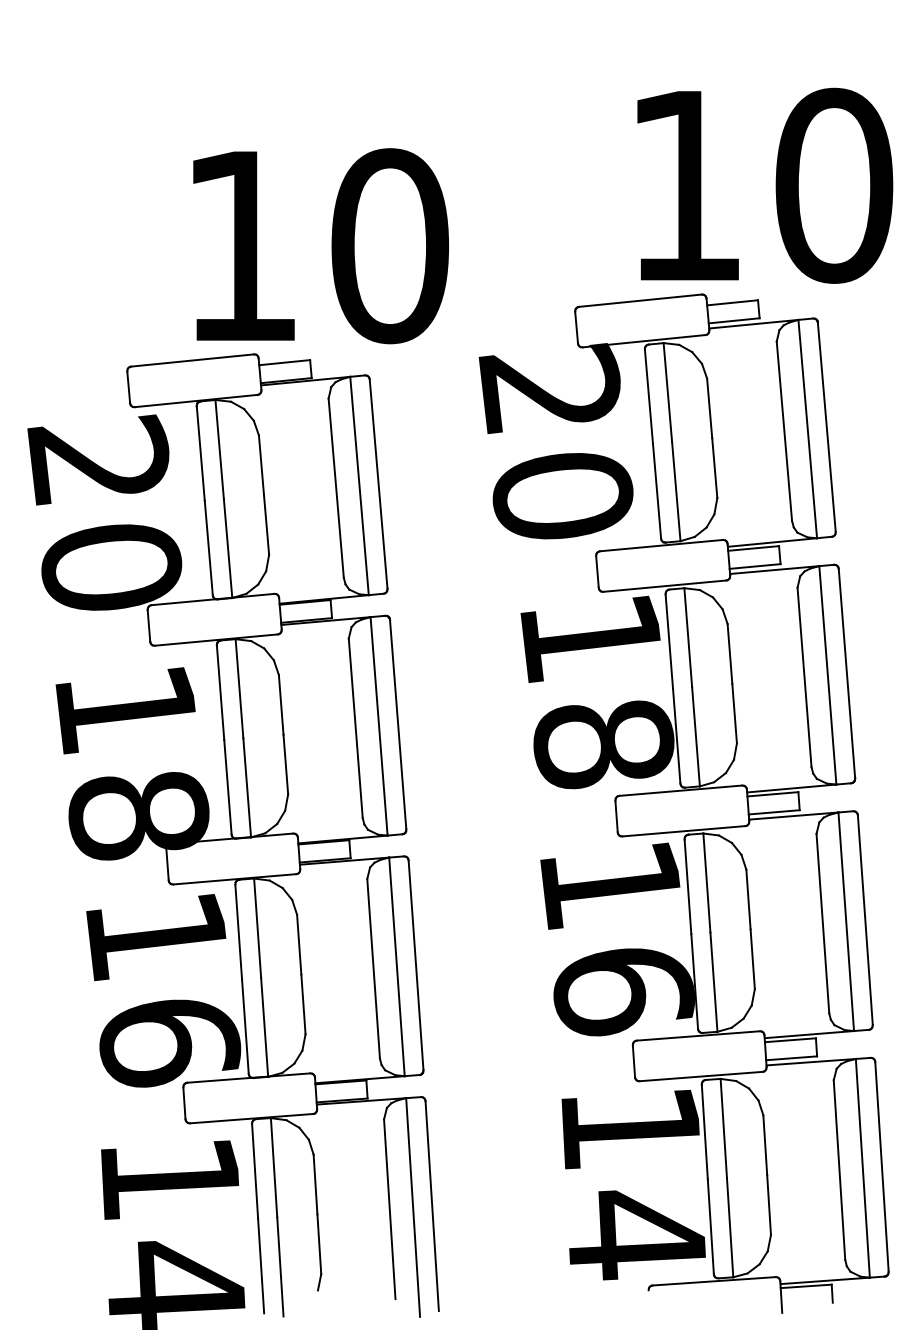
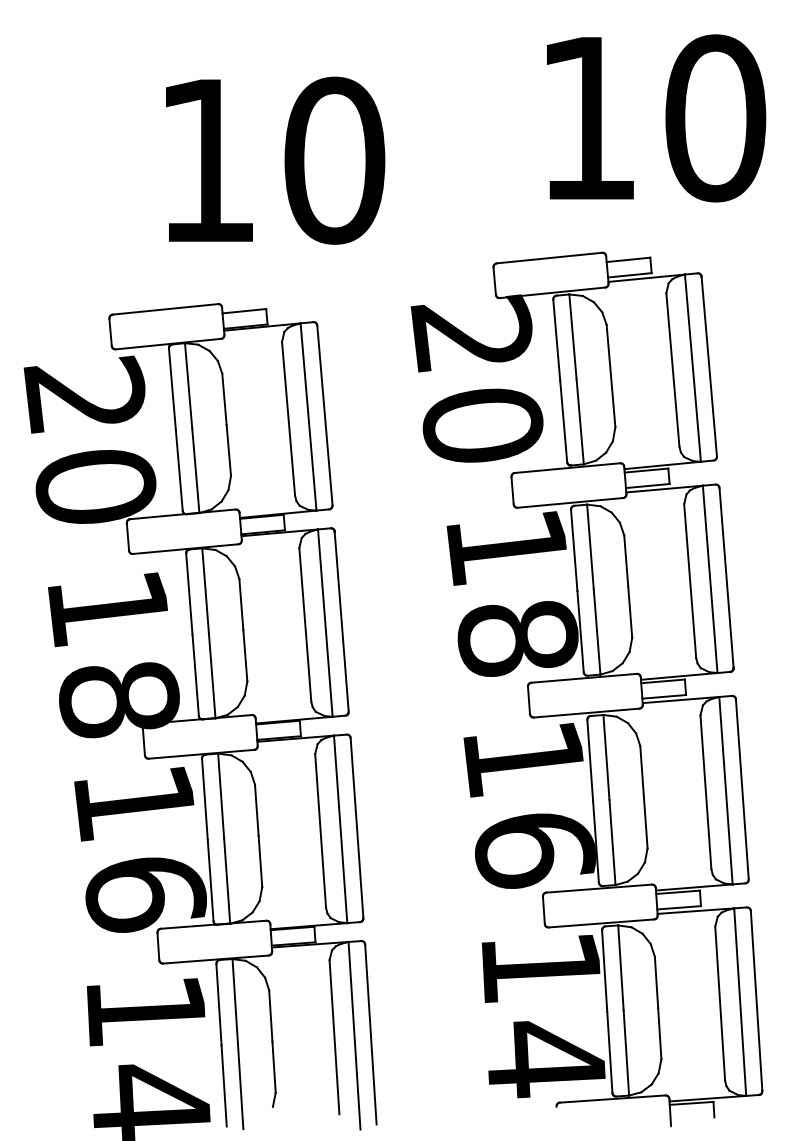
text: (765, 185) -> (656, 118), moved
text: (320, 246) -> (275, 160), moved

